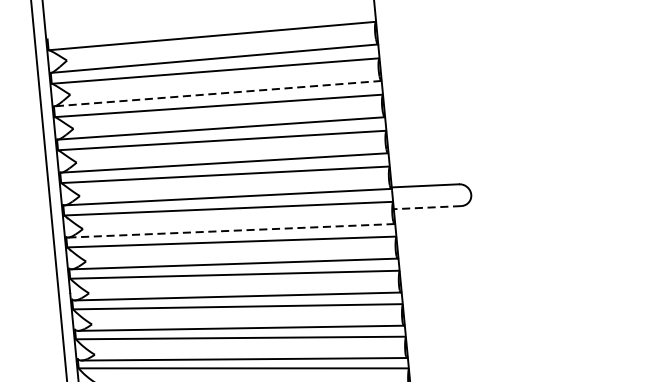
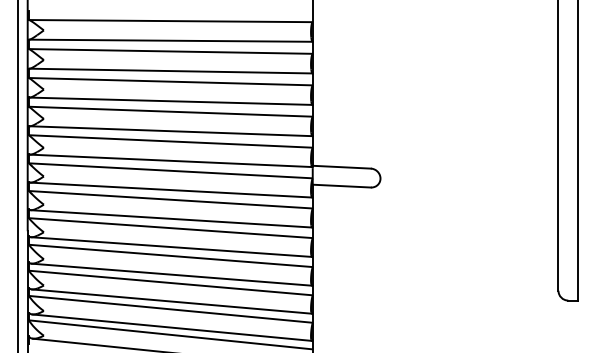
line: (217, 94) -> (170, 71), dashed -> solid
line: (427, 208) -> (341, 186), dashed -> solid
line: (230, 231) -> (170, 190), dashed -> solid

